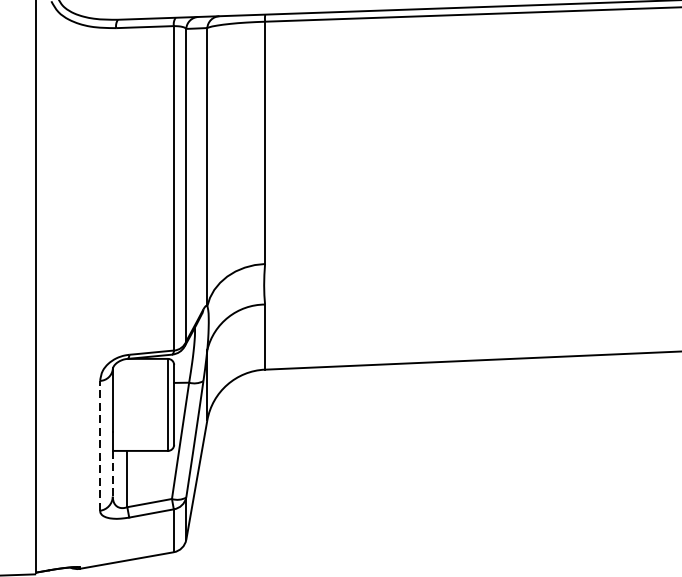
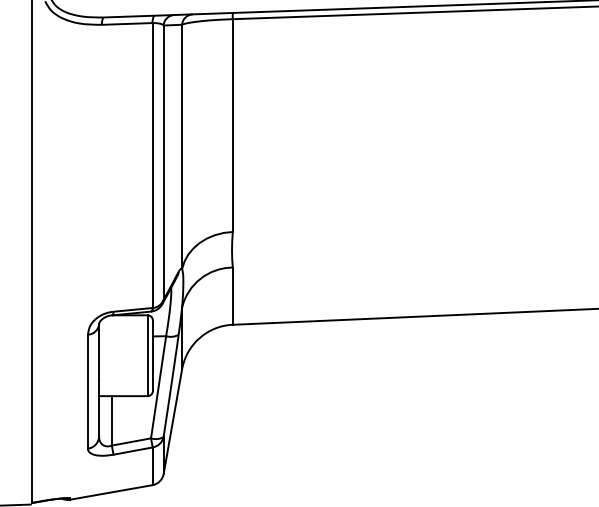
line: (99, 445) -> (87, 391), dashed -> solid
line: (113, 474) -> (99, 416), dashed -> solid

